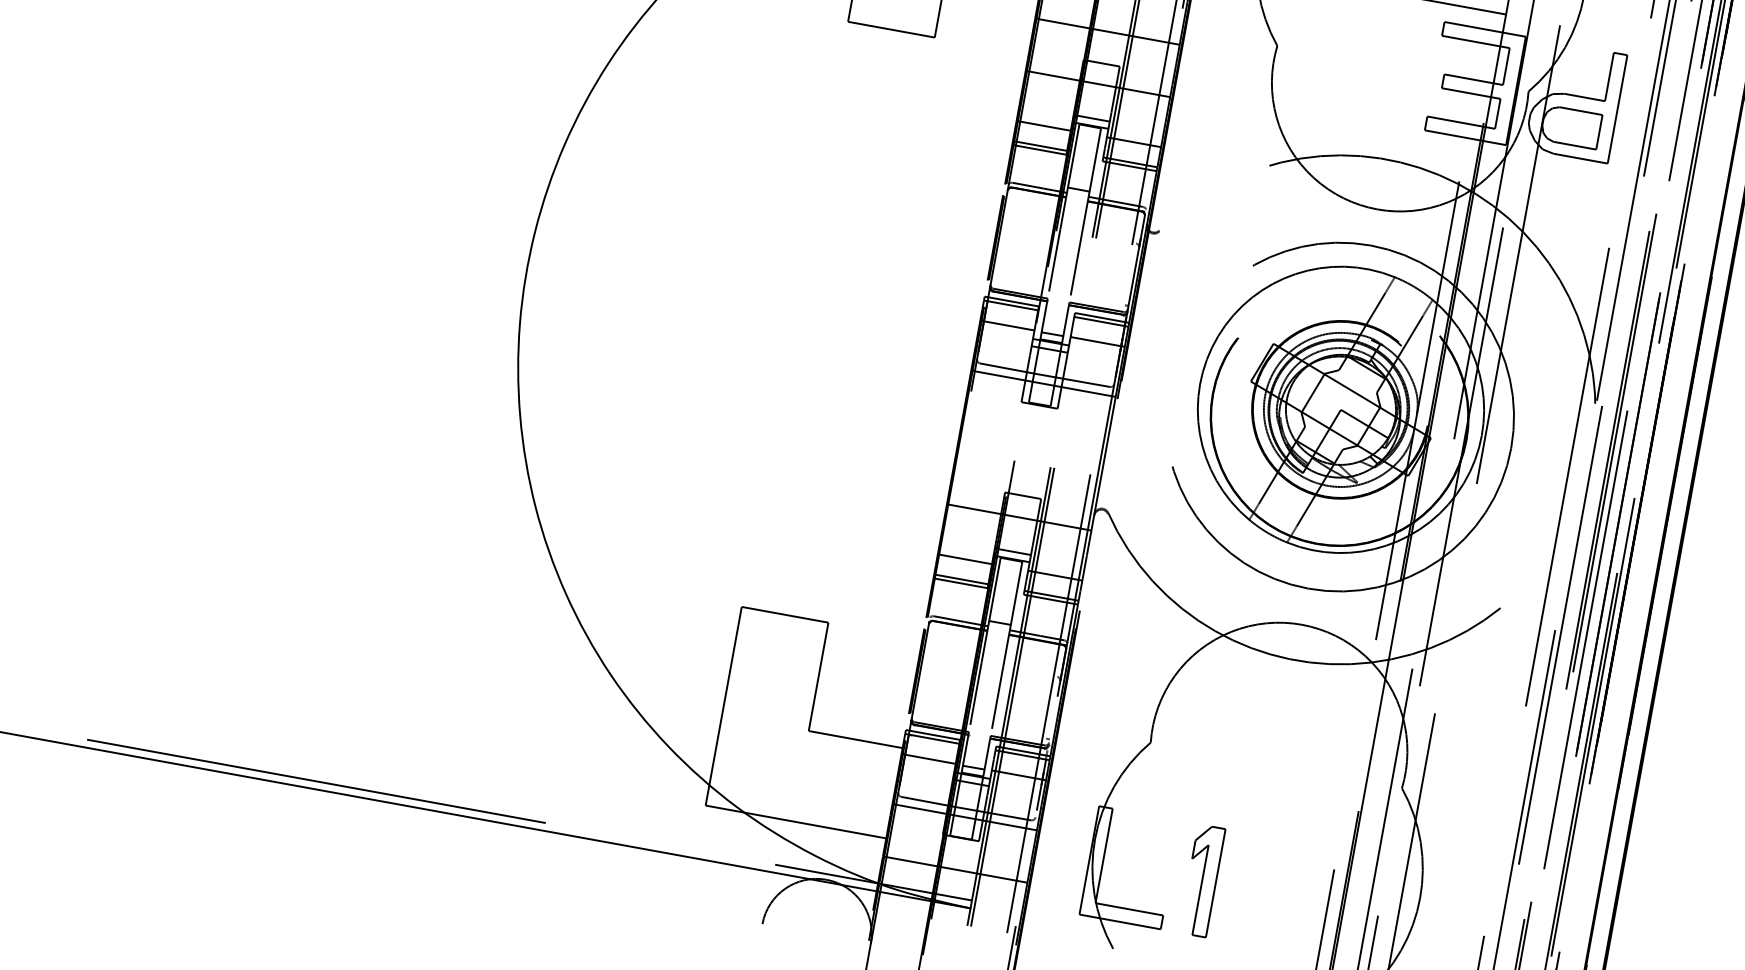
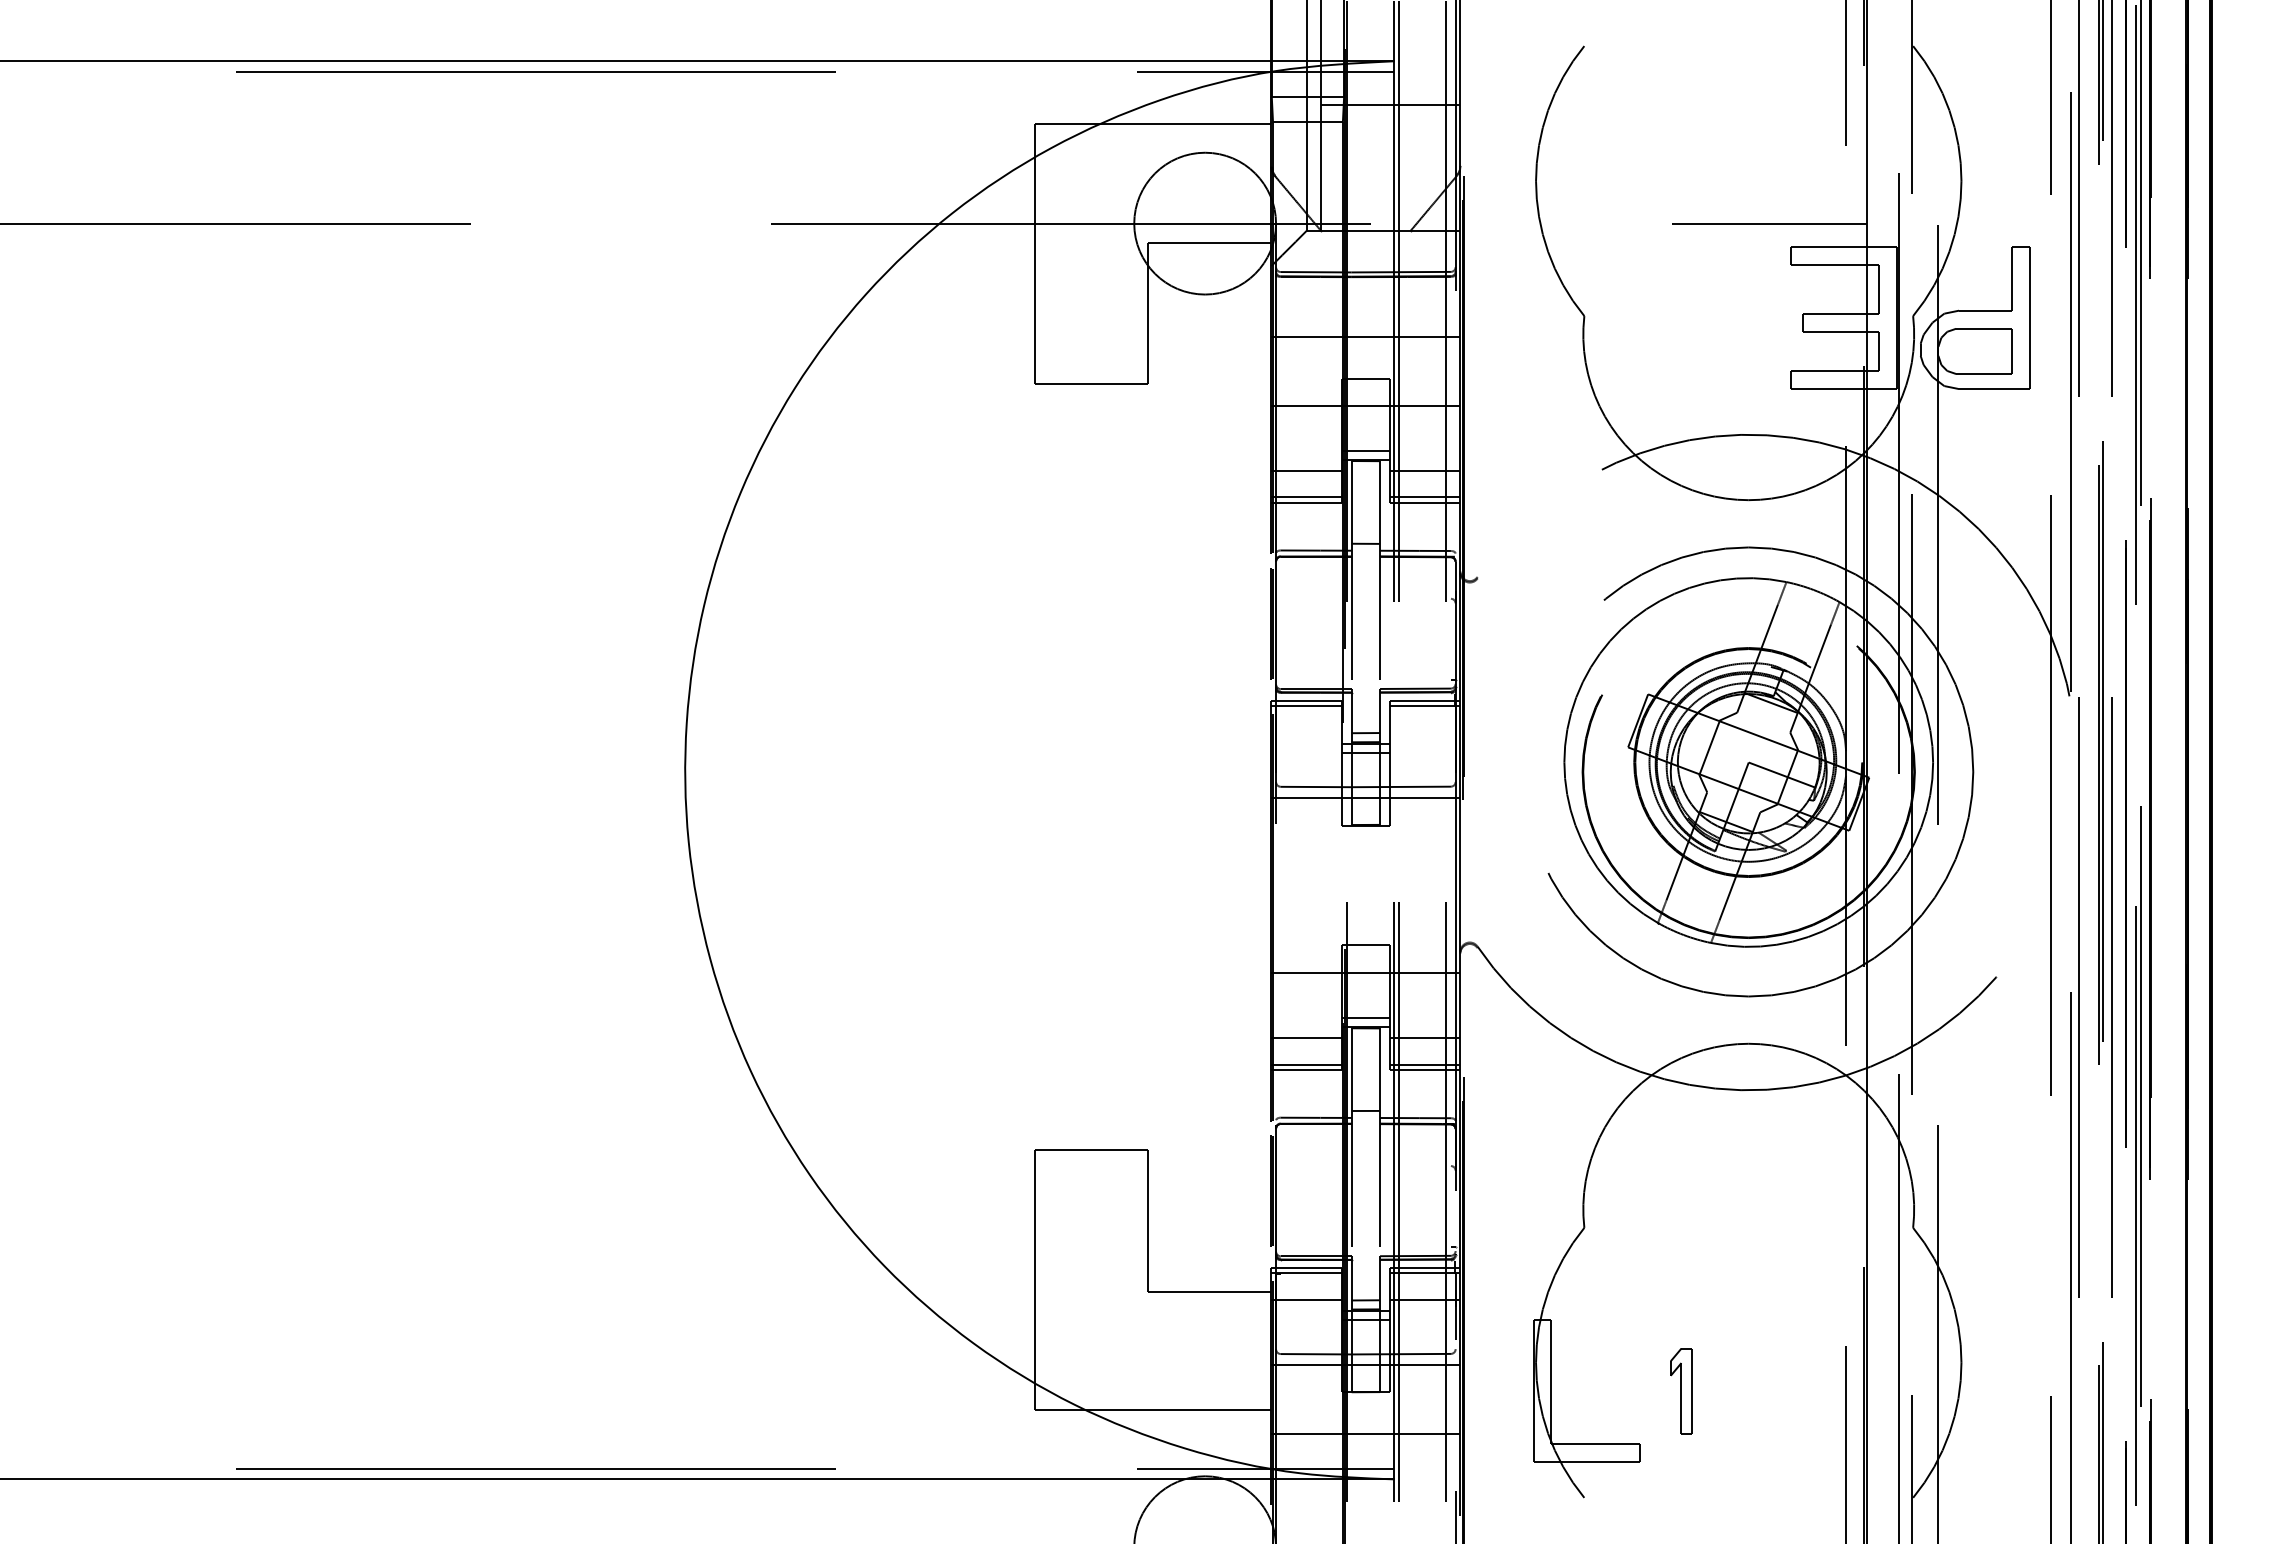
line: (1007, 325) -> (1306, 732), removed
line: (1097, 341) -> (1424, 732), removed
part: (1202, 880) -> (1681, 1390), size x0.6

